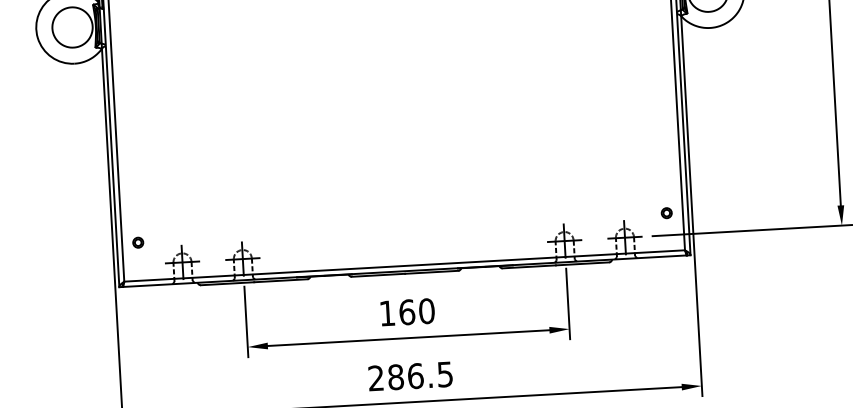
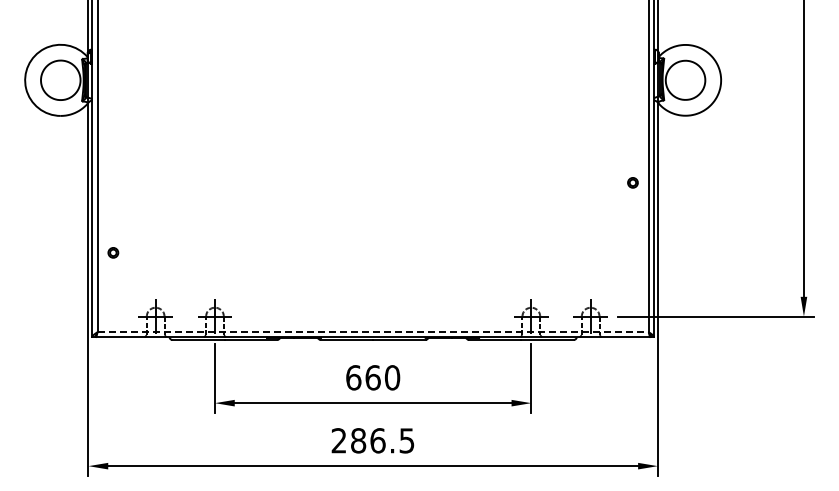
part: (666, 212) -> (632, 182), moved
part: (138, 242) -> (113, 252), moved
line: (404, 266) -> (373, 332), solid -> dashed
text: (387, 313) -> (353, 377), 160 -> 660

